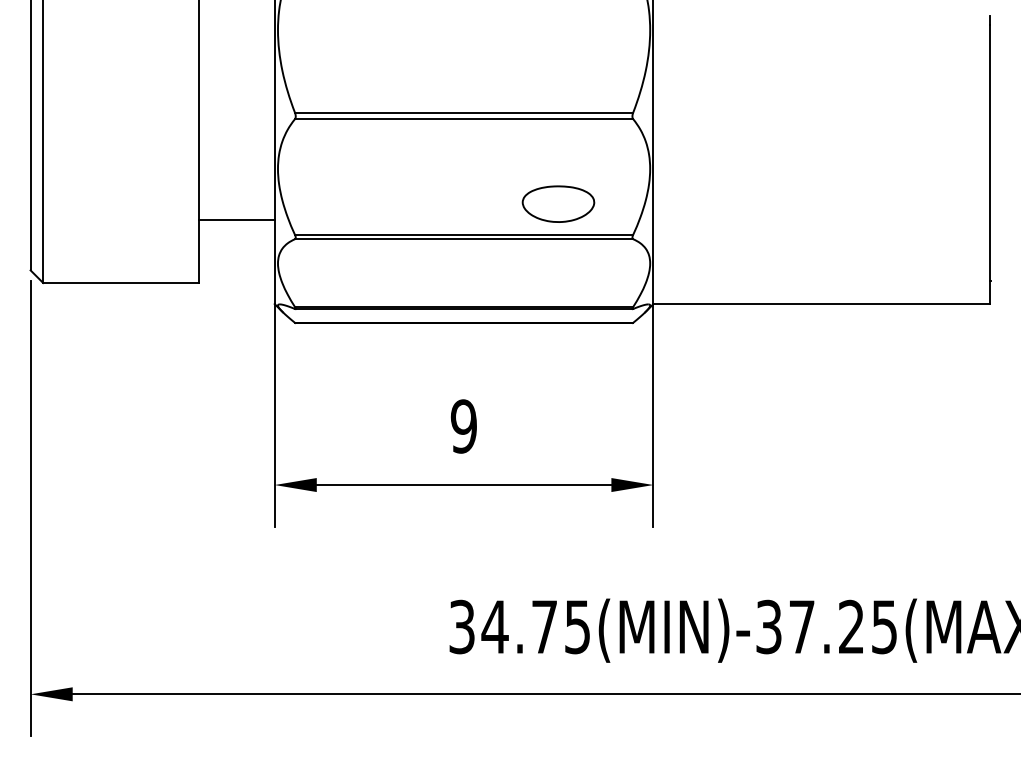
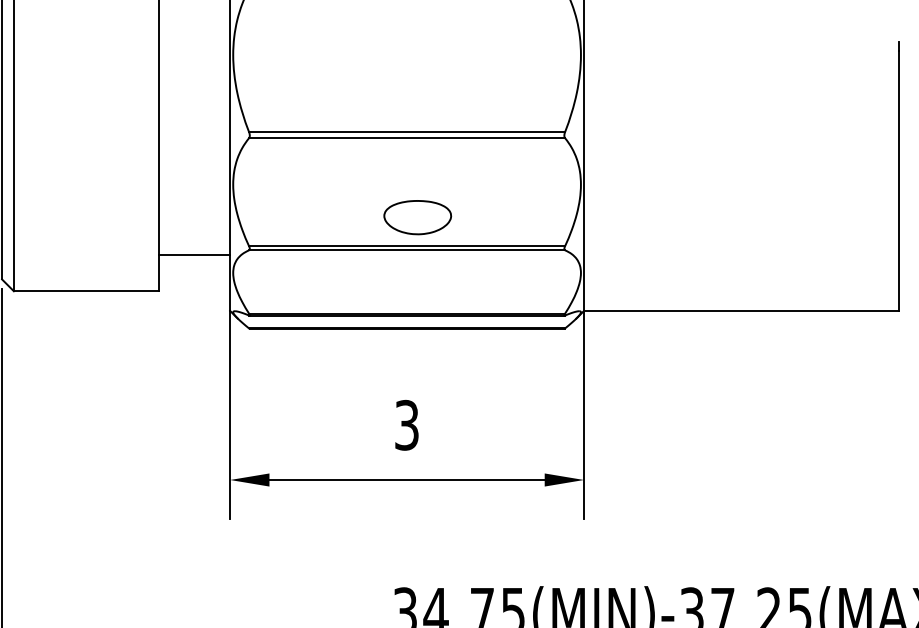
part: (558, 203) -> (417, 216), moved
line: (236, 219) -> (194, 254), moved
text: (463, 426) -> (406, 425), 9 -> 3

